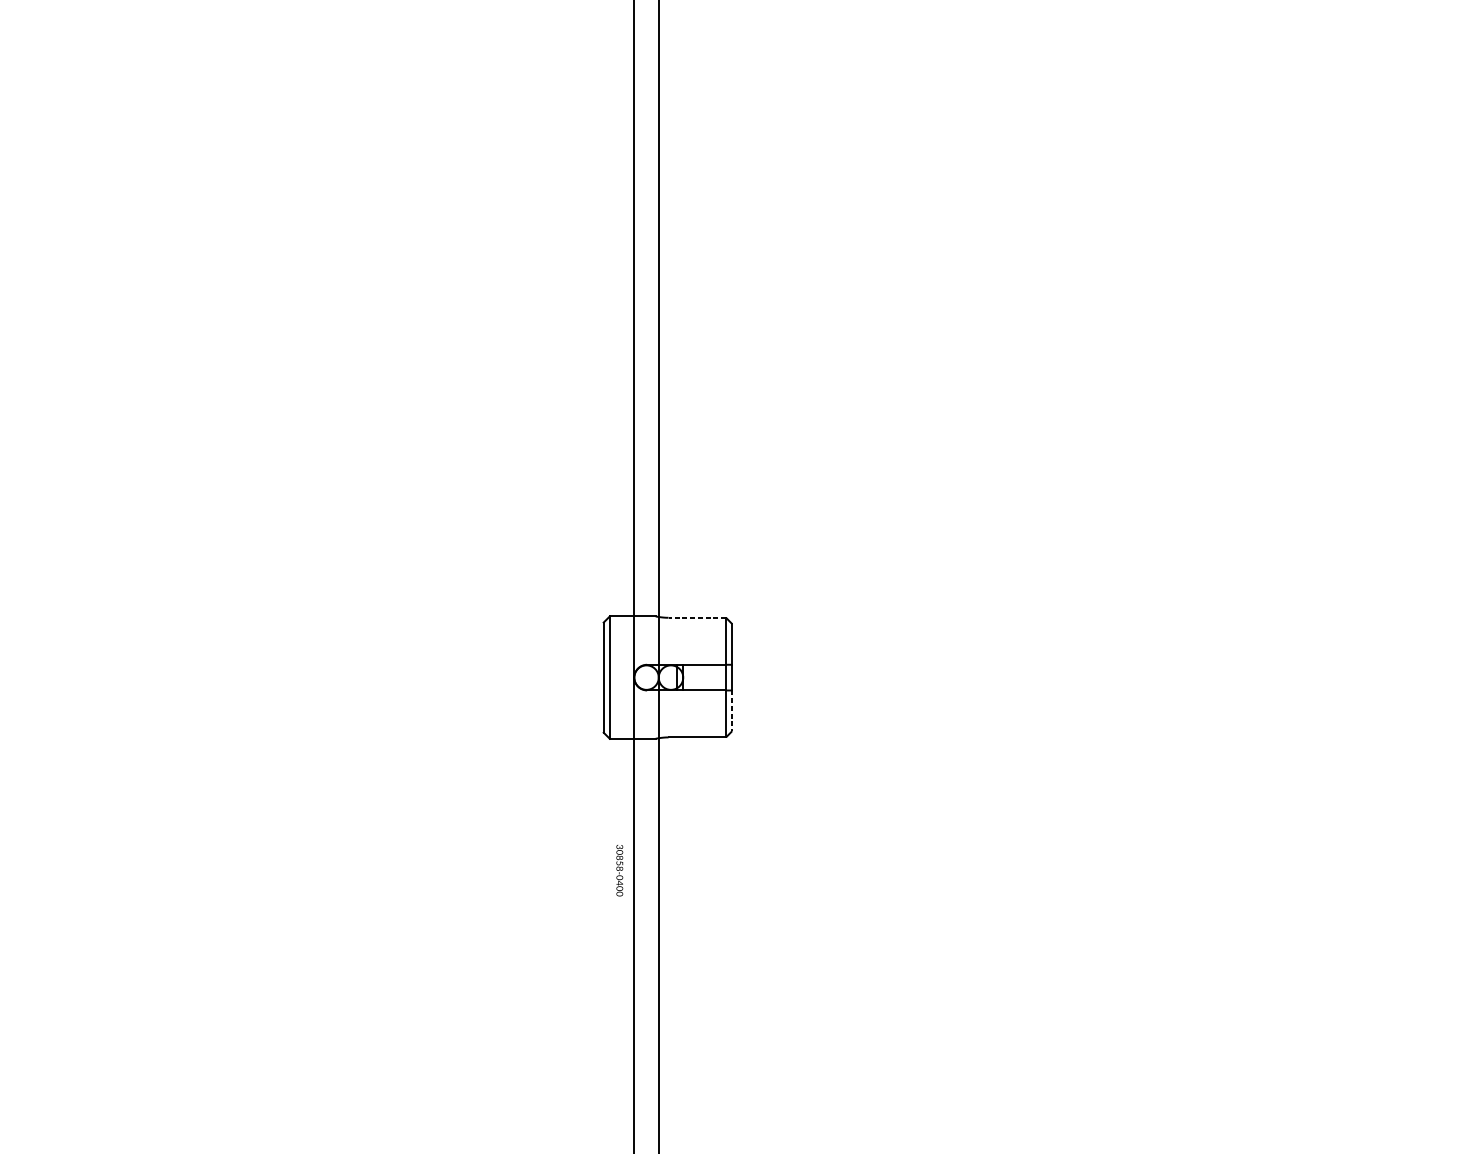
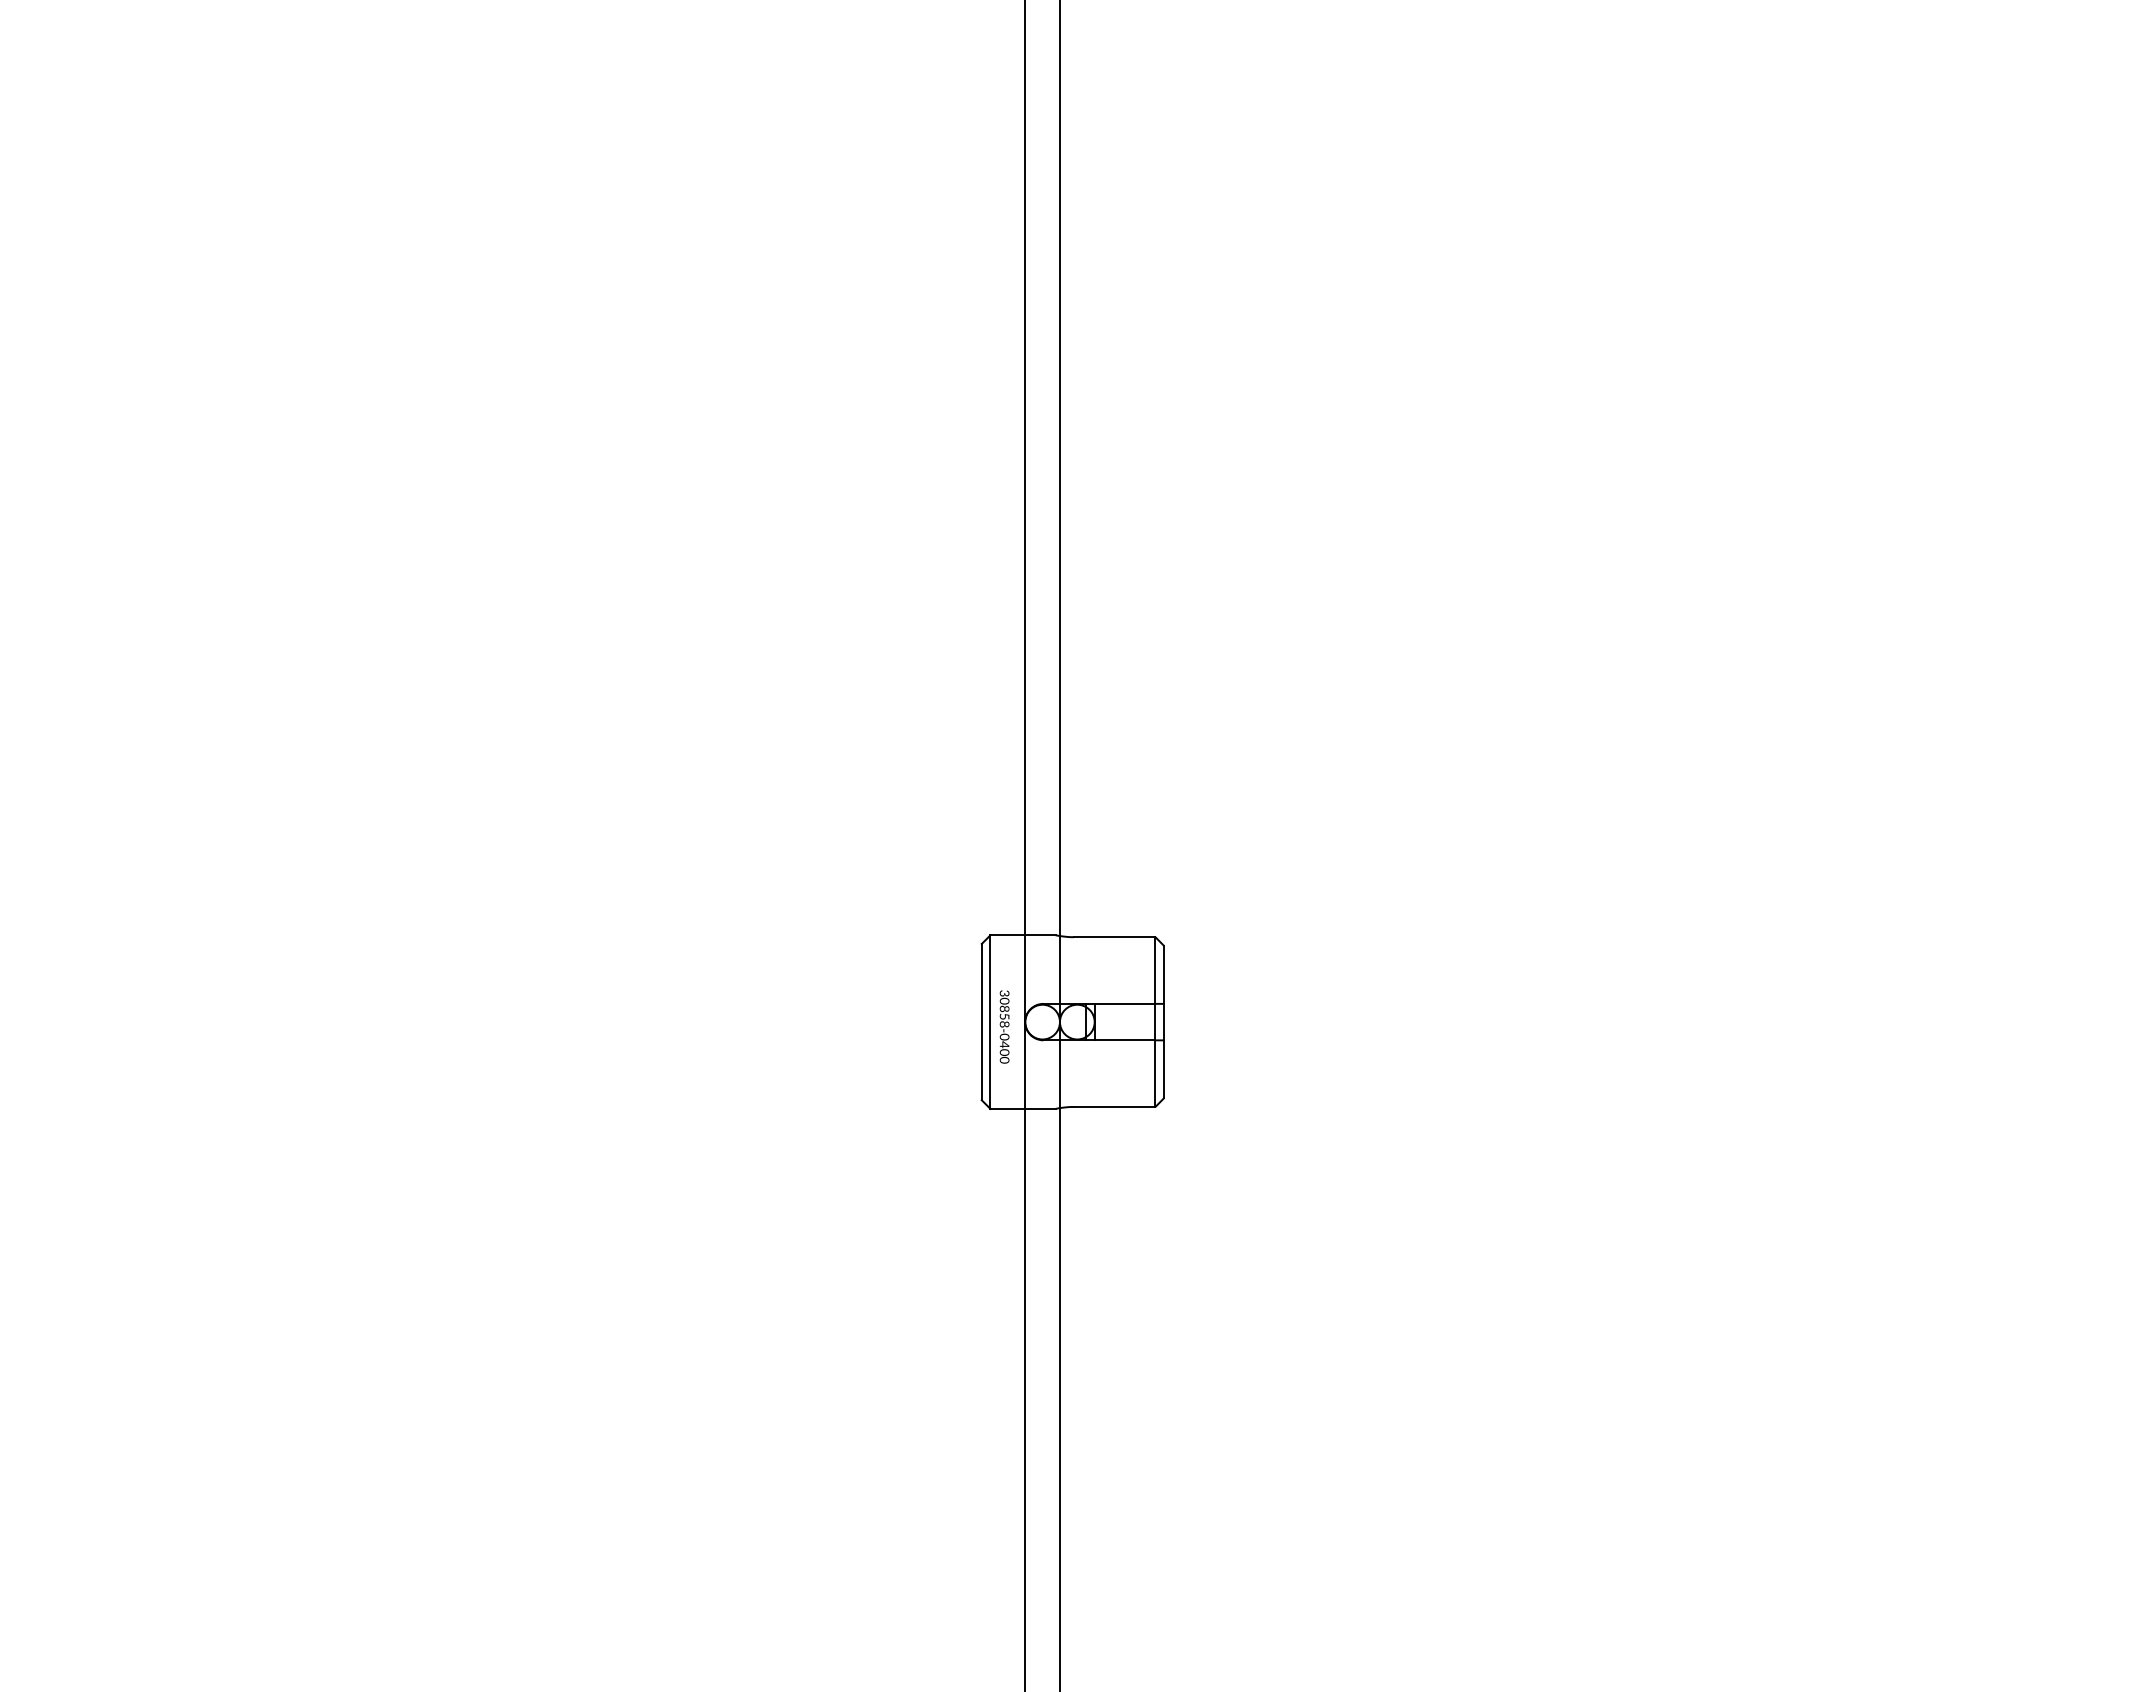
line: (697, 618) -> (1114, 937), dashed -> solid
line: (732, 711) -> (1164, 1069), dashed -> solid
text: (619, 870) -> (1004, 1026), moved

